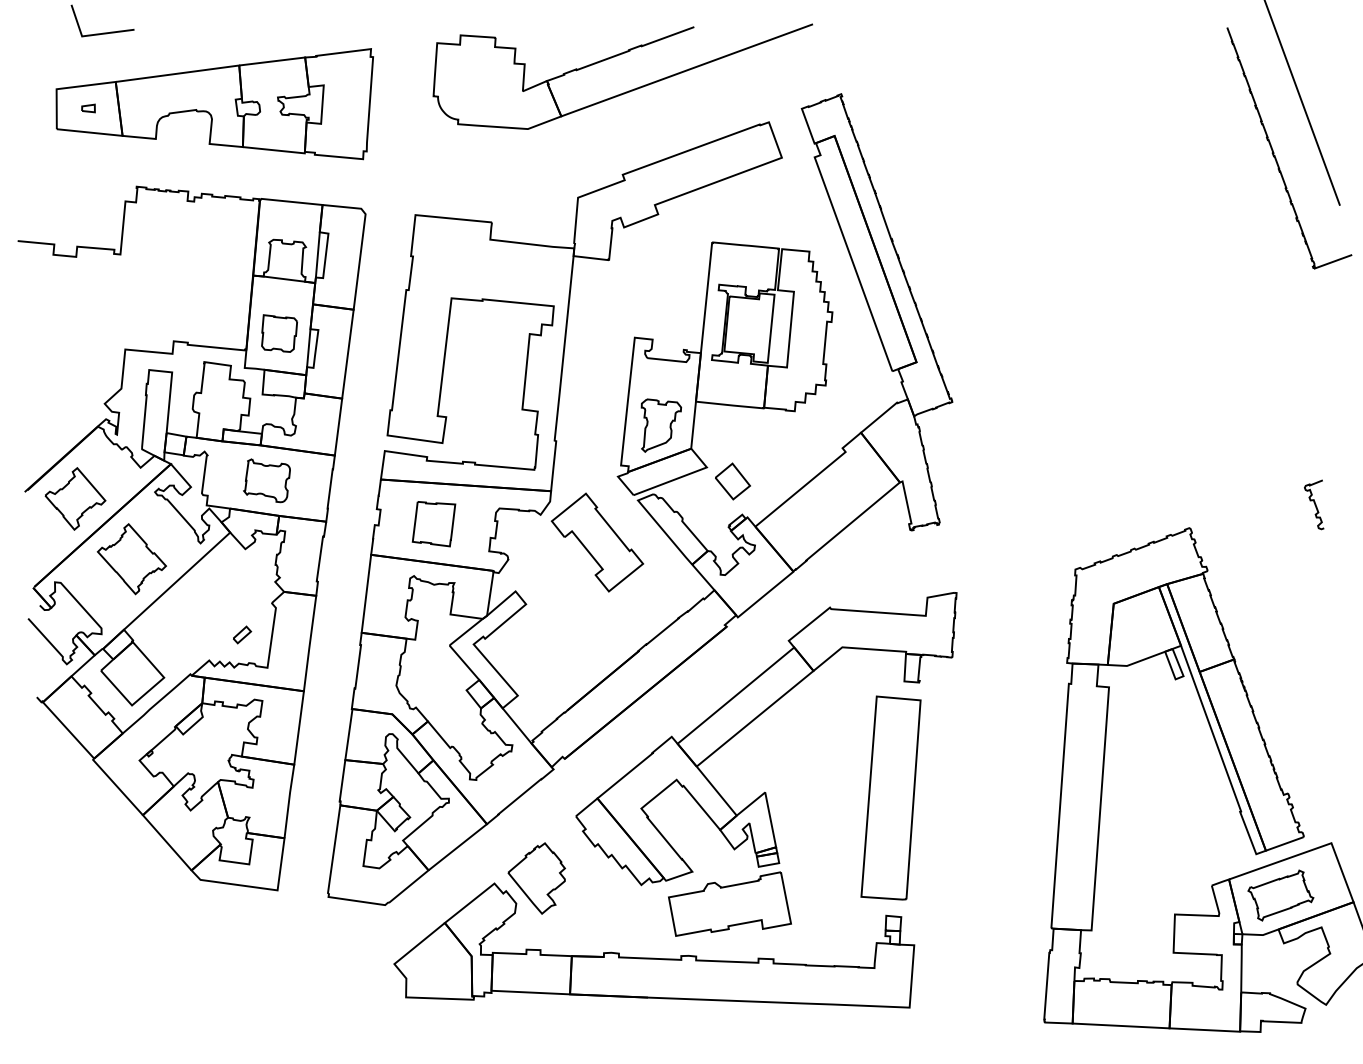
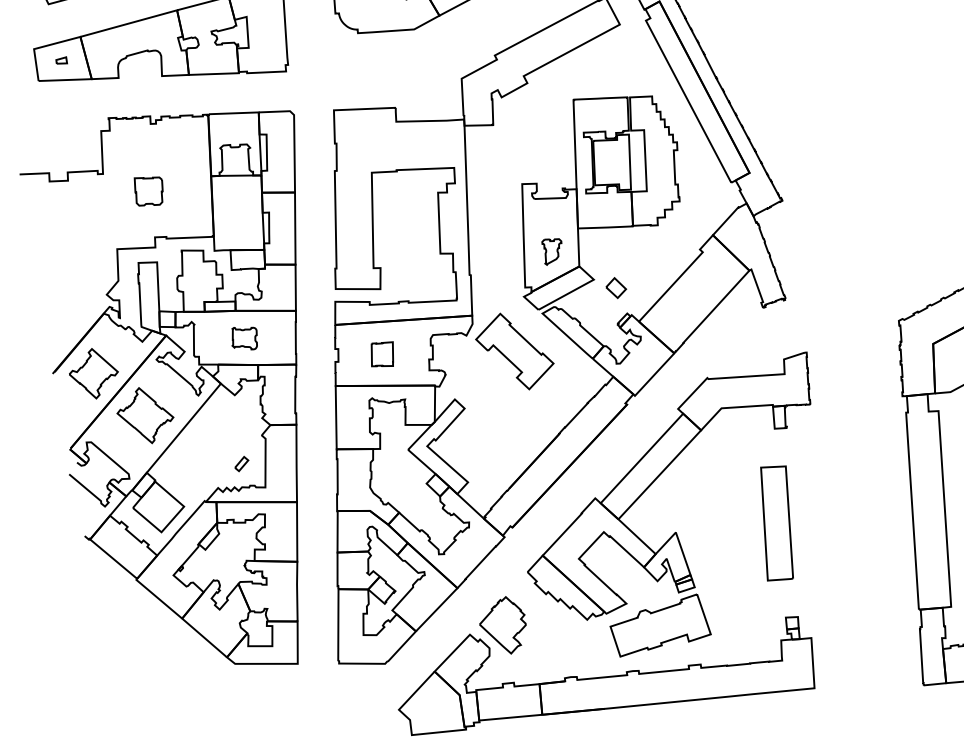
part: (279, 333) -> (149, 191), moved
part: (661, 425) -> (553, 251), size x0.6
part: (266, 480) -> (244, 338), size x0.7
part: (732, 481) -> (615, 288), size x0.7
part: (433, 524) -> (382, 355), size x0.7
part: (890, 797) -> (776, 522), size x0.7

